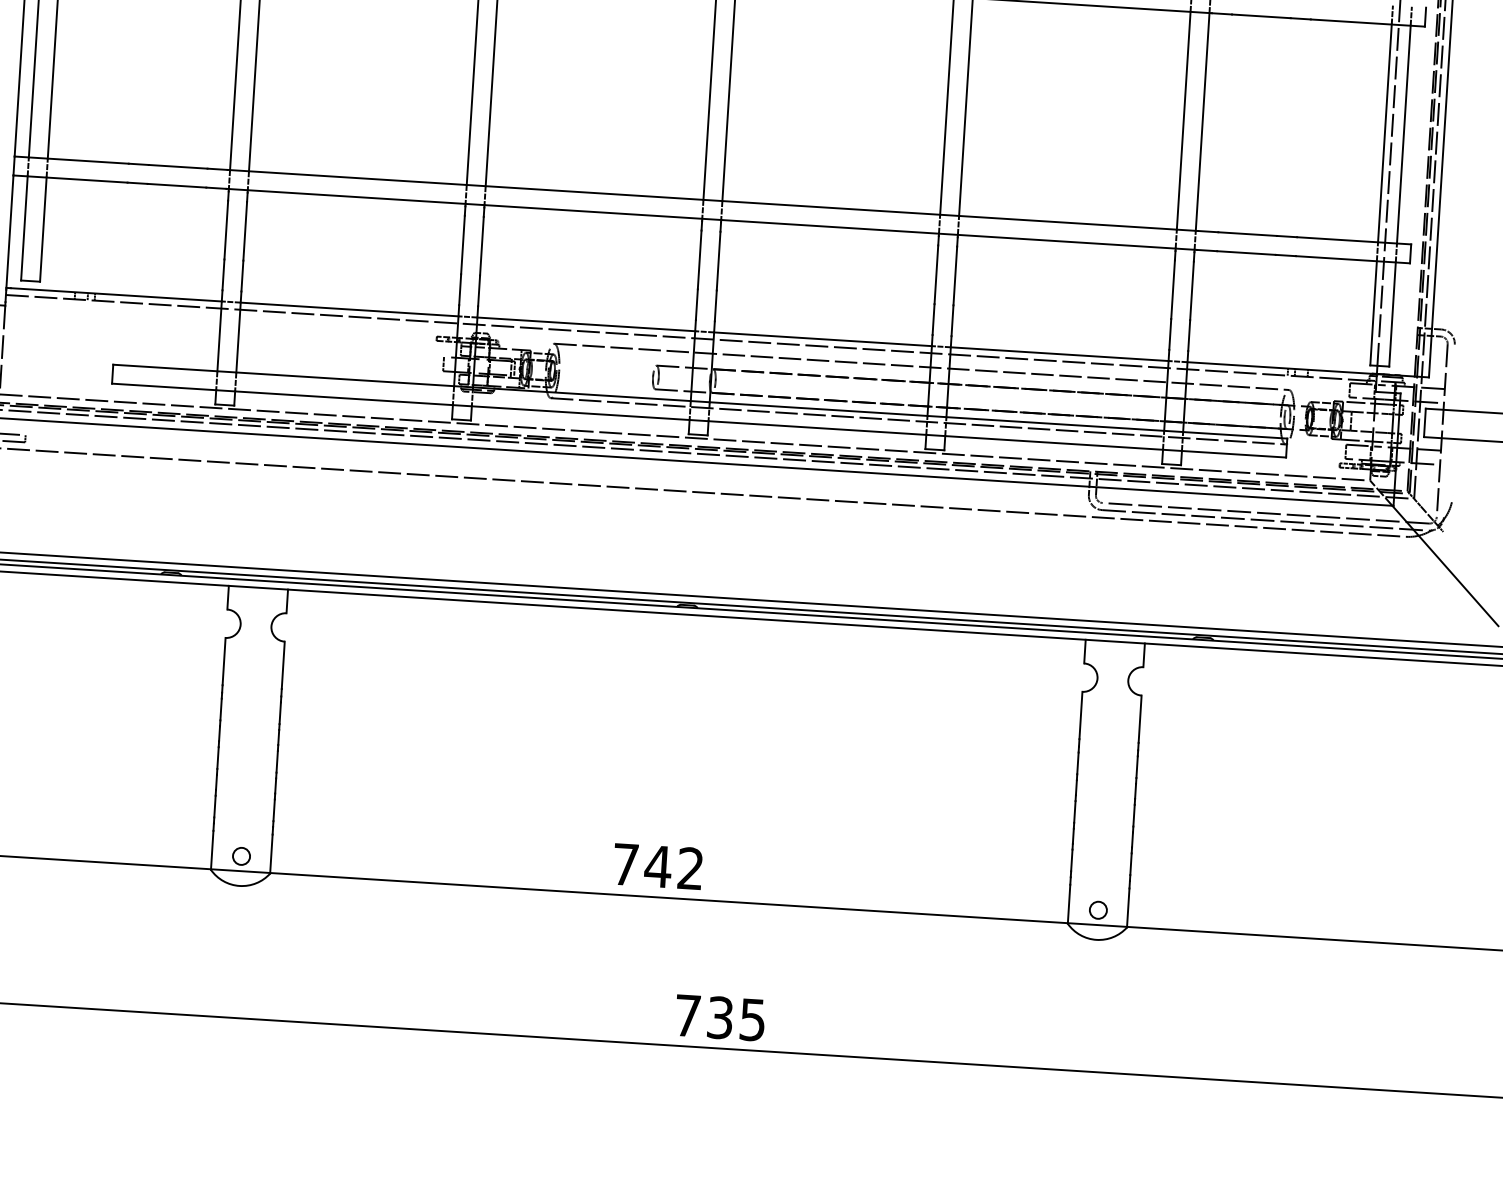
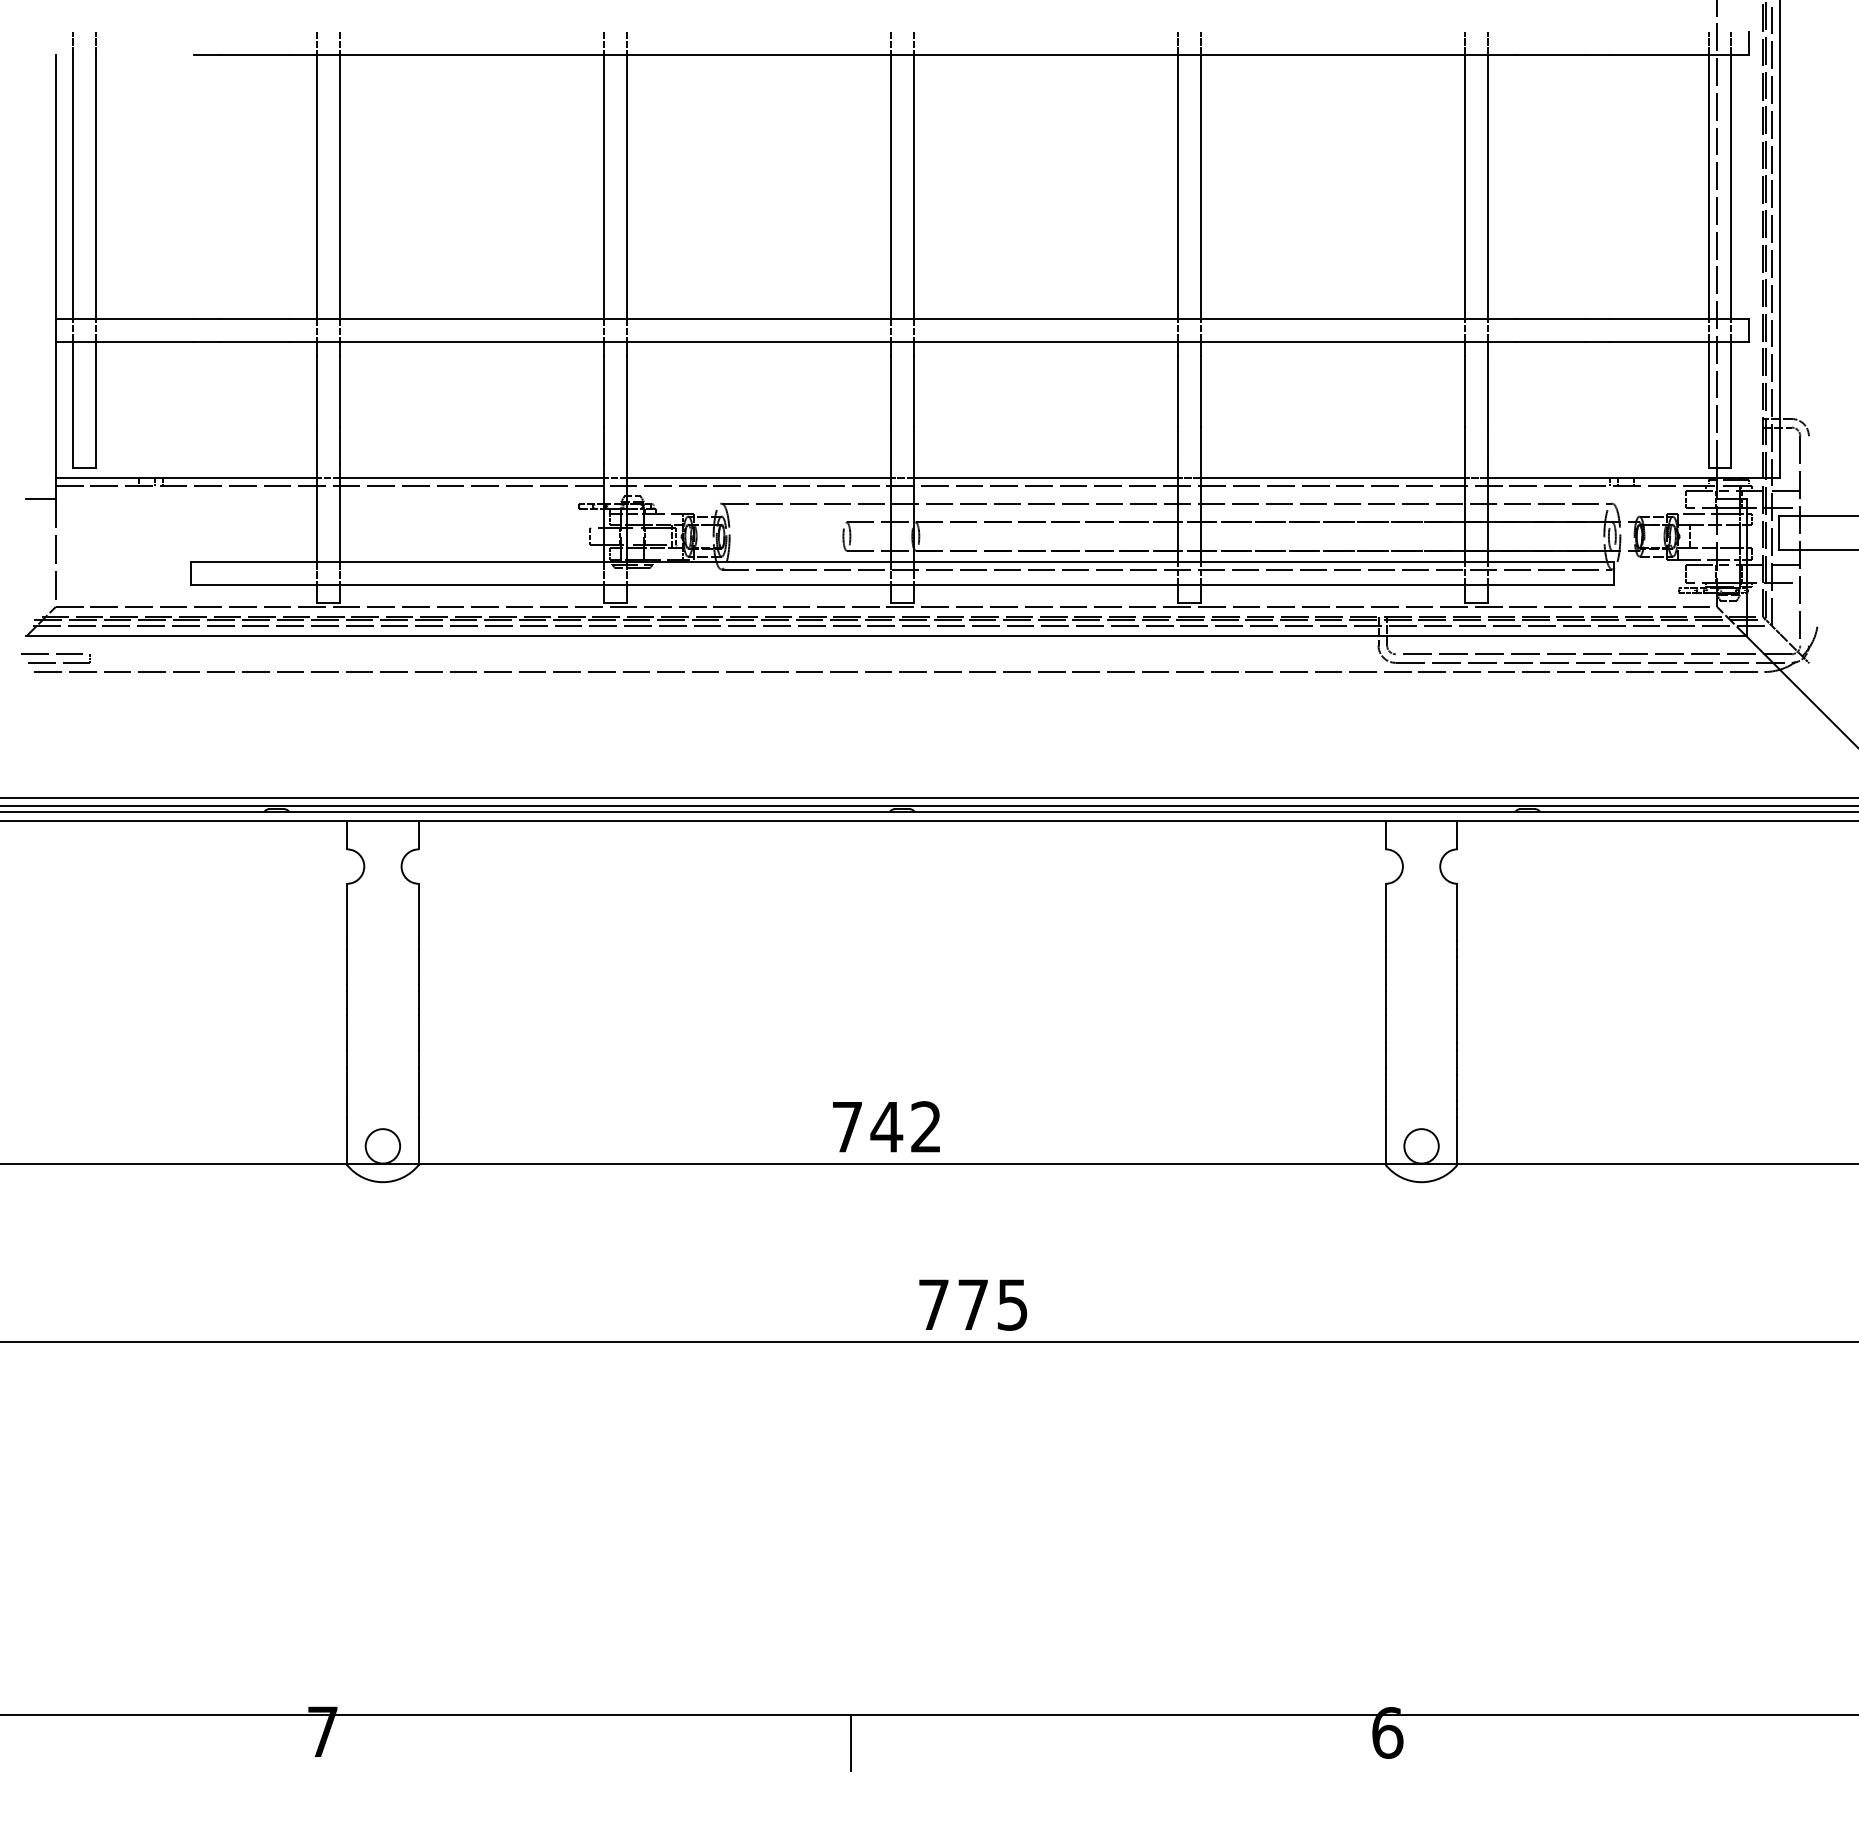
circle: (241, 856) -> (382, 1146), size x1.67
circle: (1098, 910) -> (1421, 1146), size x1.67
text: (720, 1017) -> (973, 1304), 735 -> 775

